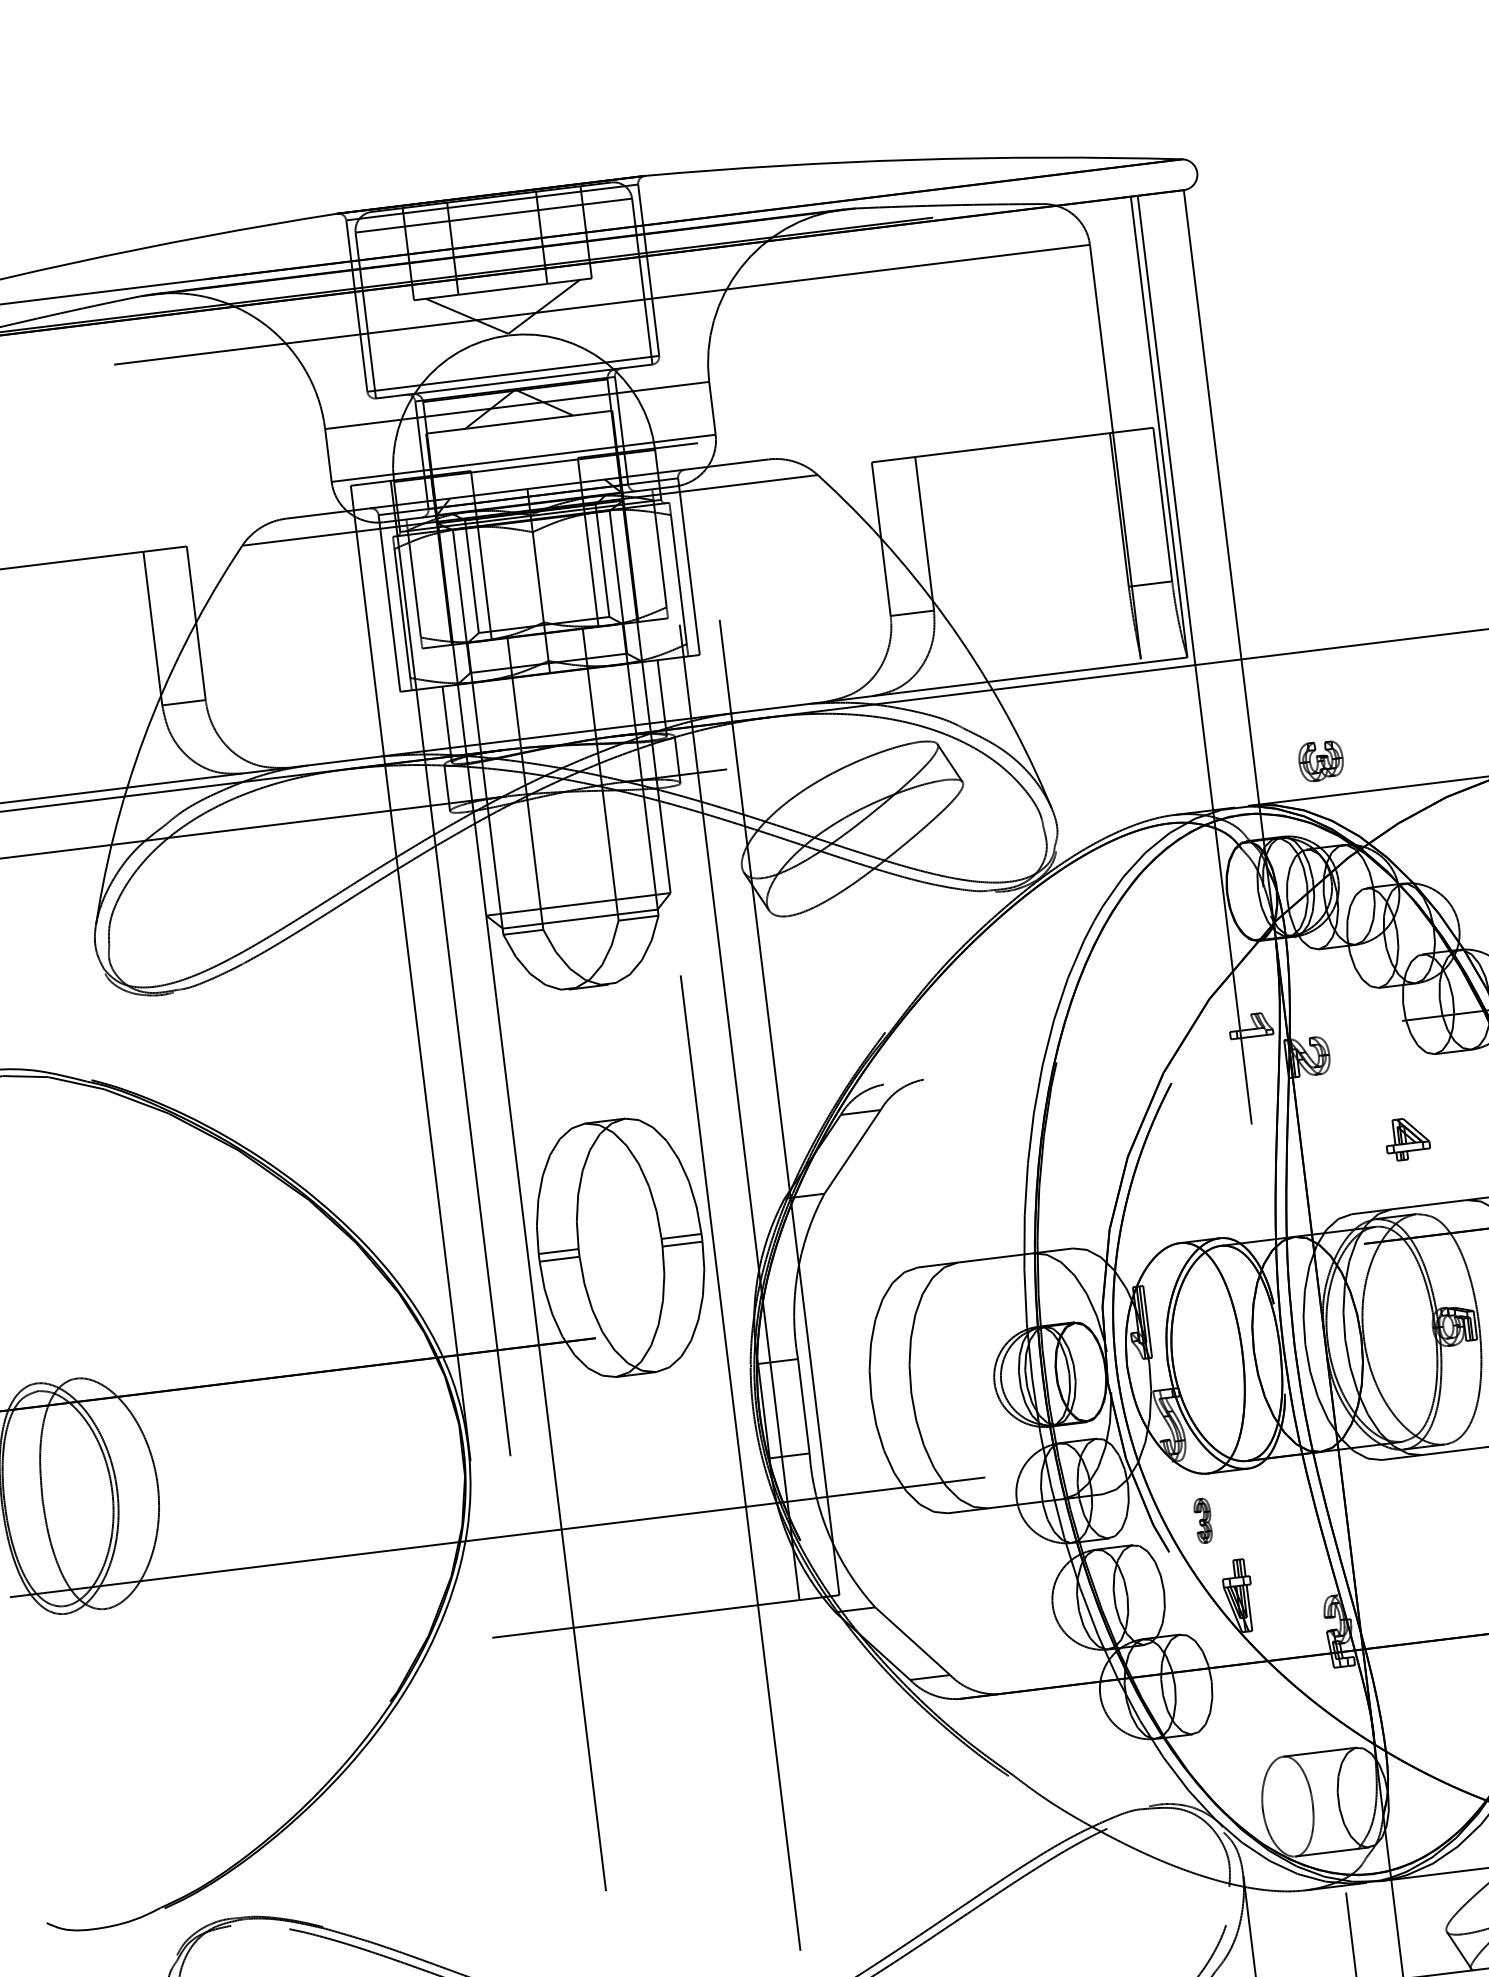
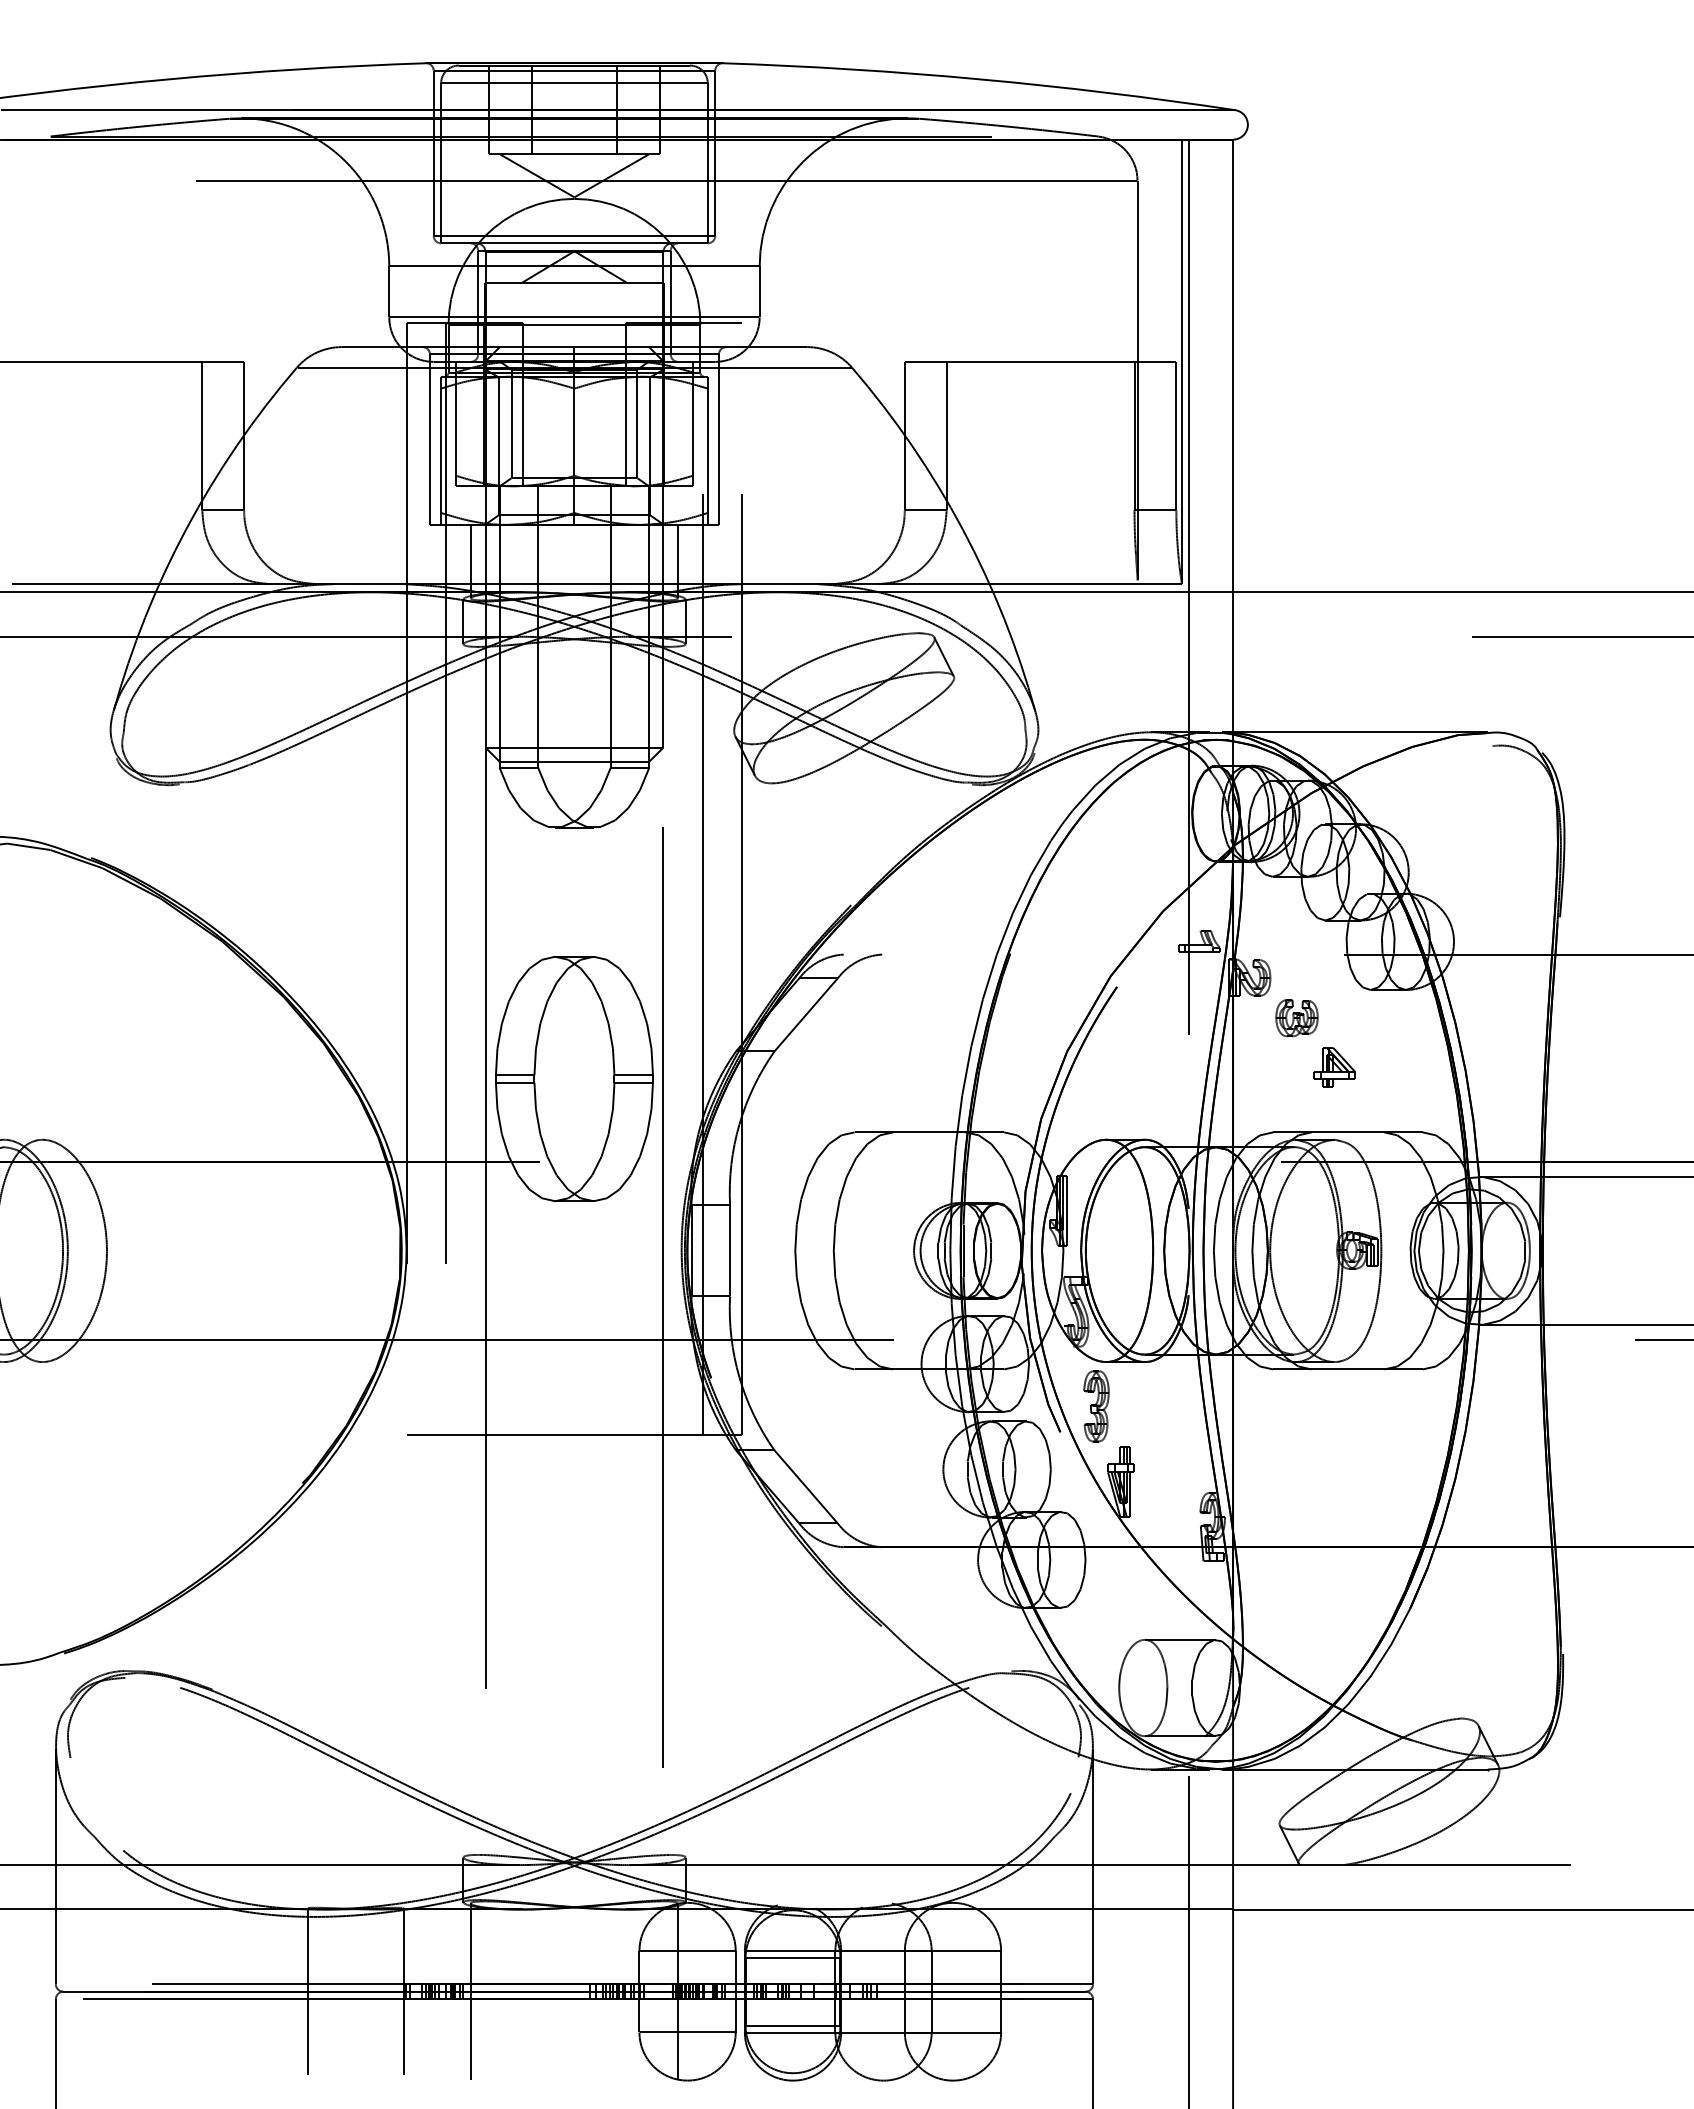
part: (1320, 761) -> (1296, 1018), moved
part: (1203, 1520) -> (1096, 1406), size x1.67

